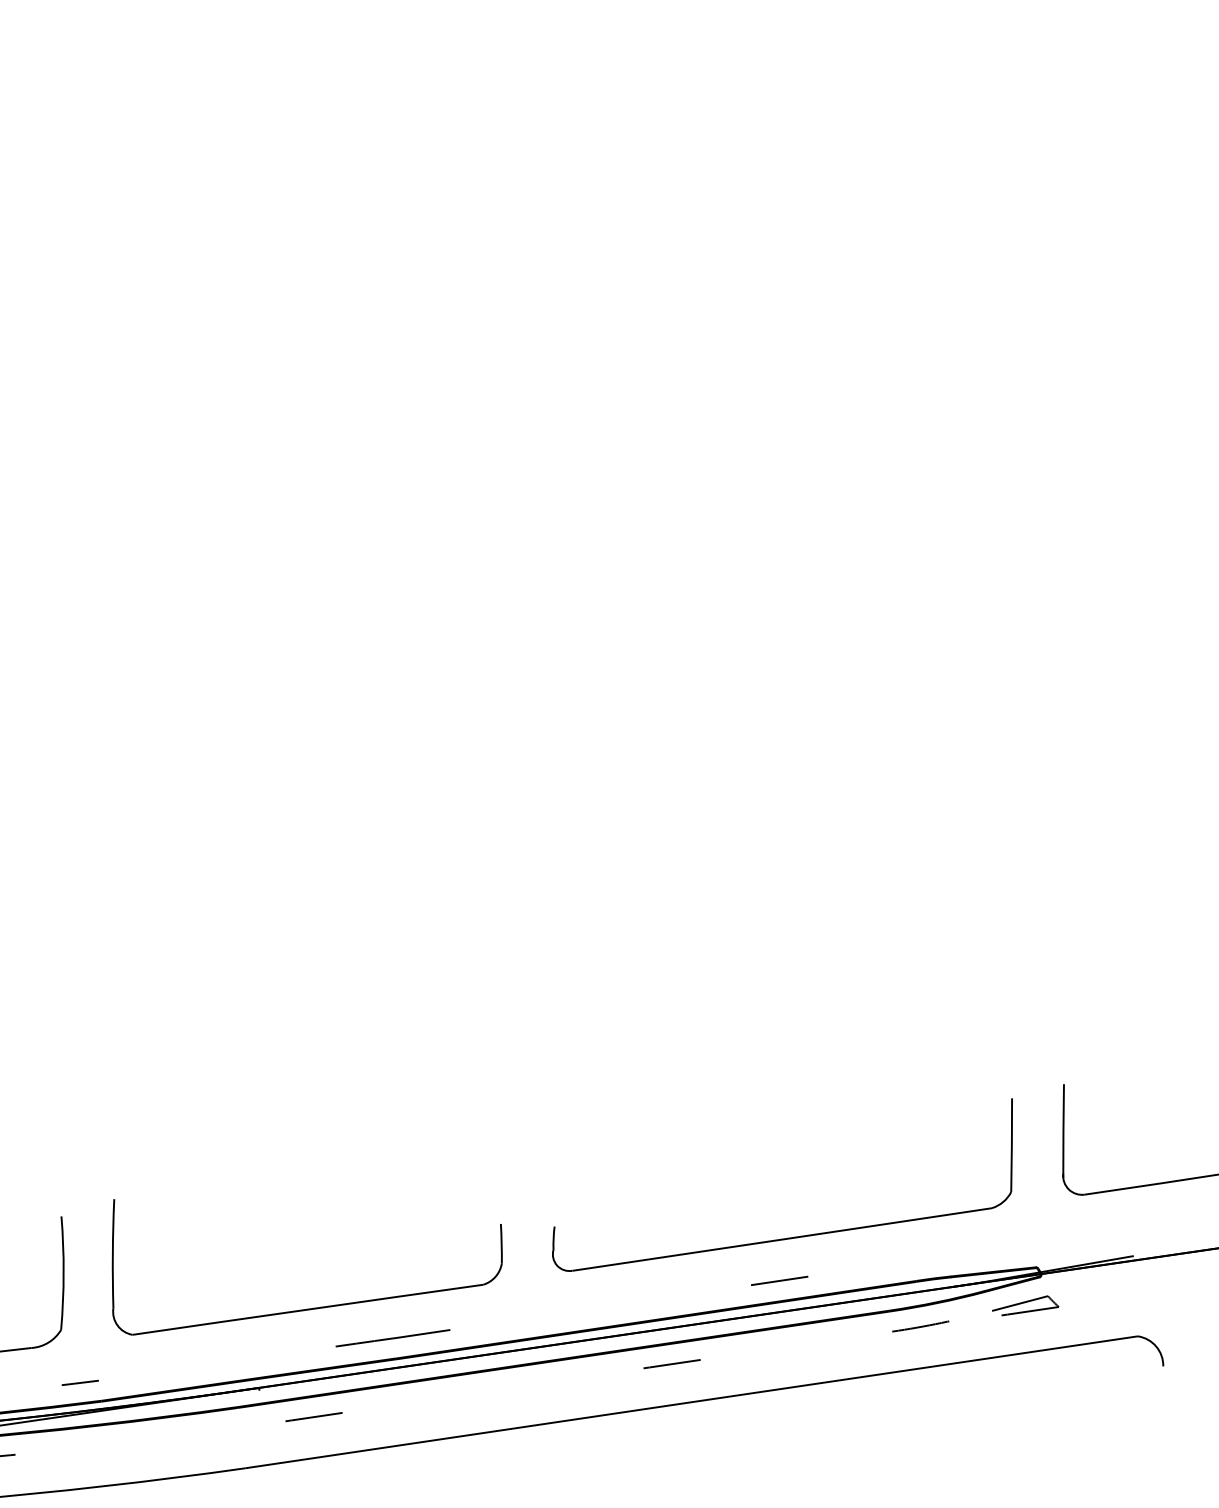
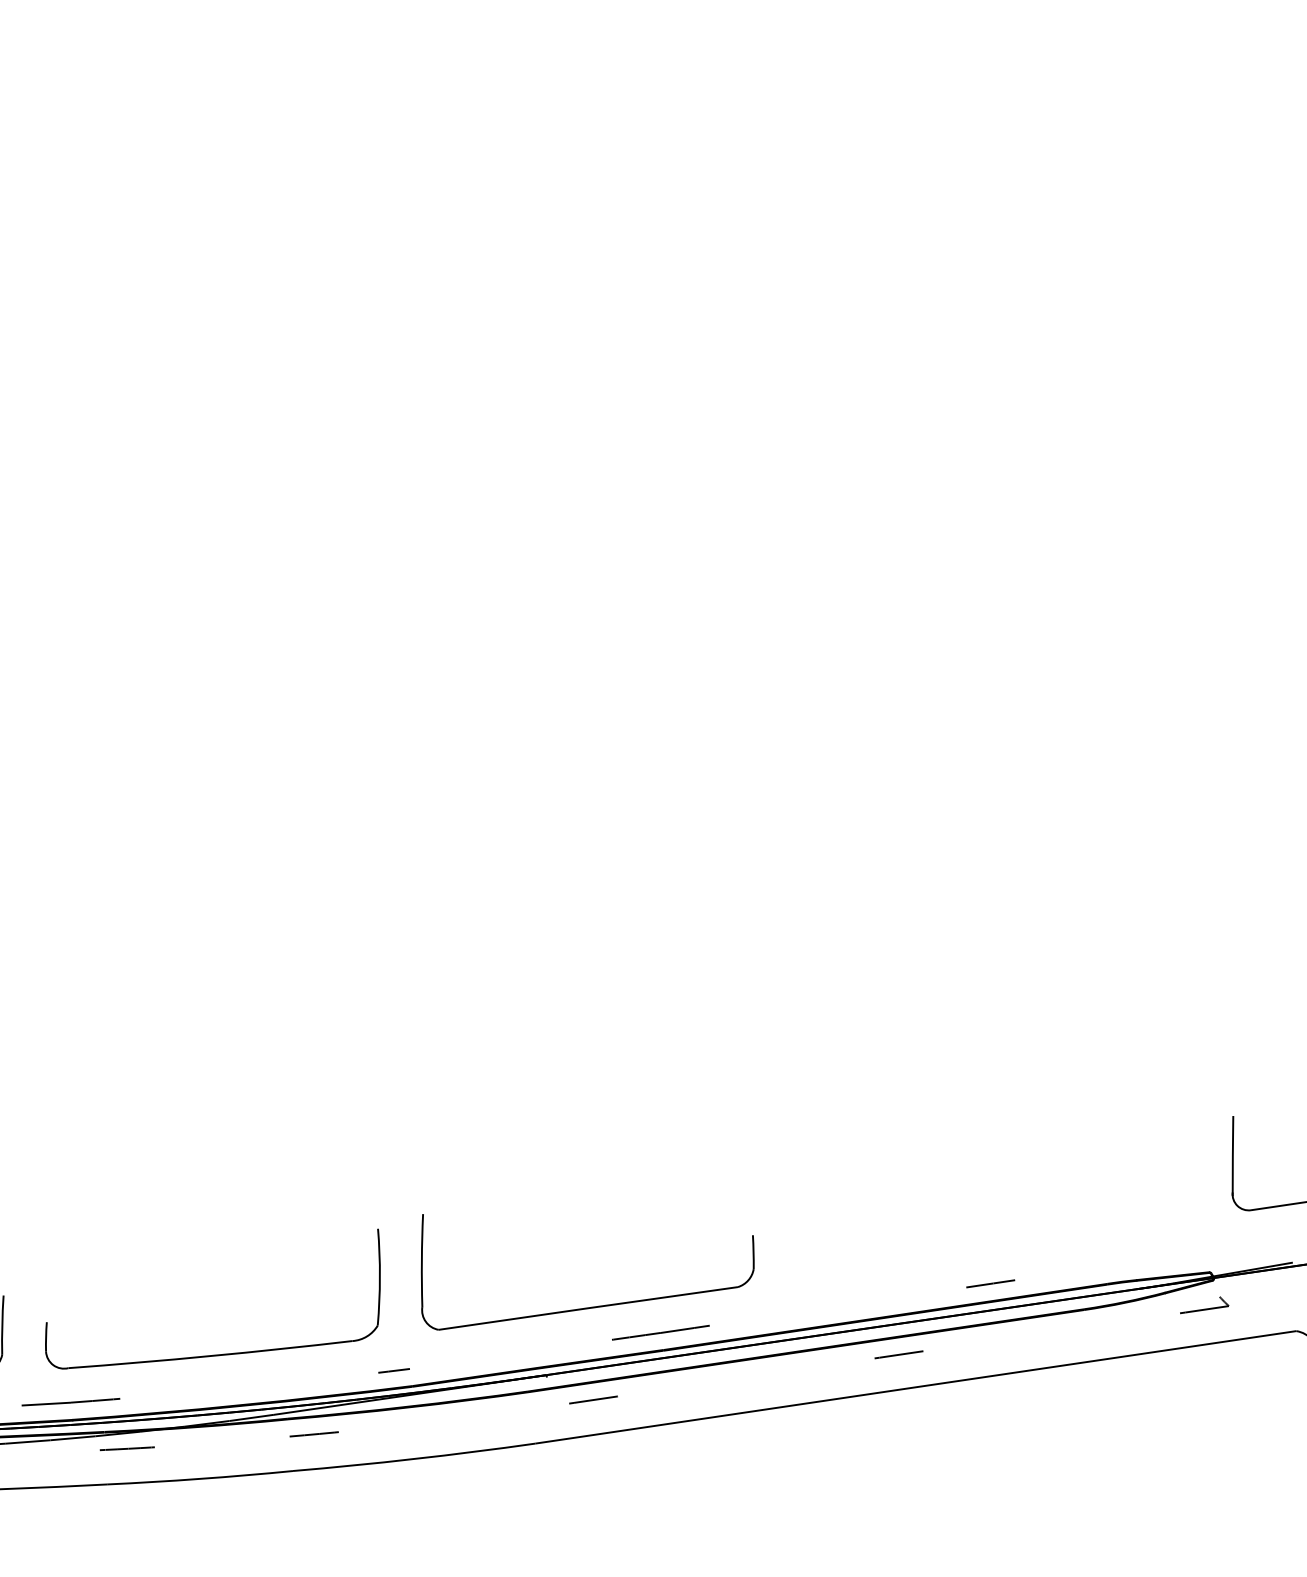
part: (788, 1237) -> (998, 1246), removed
line: (1018, 1302) -> (1194, 1302), removed
line: (920, 1326) -> (1110, 1322), removed

